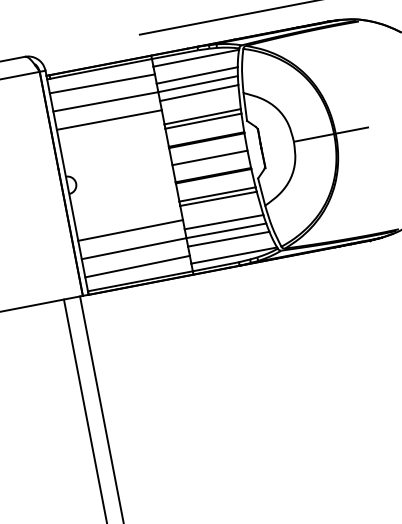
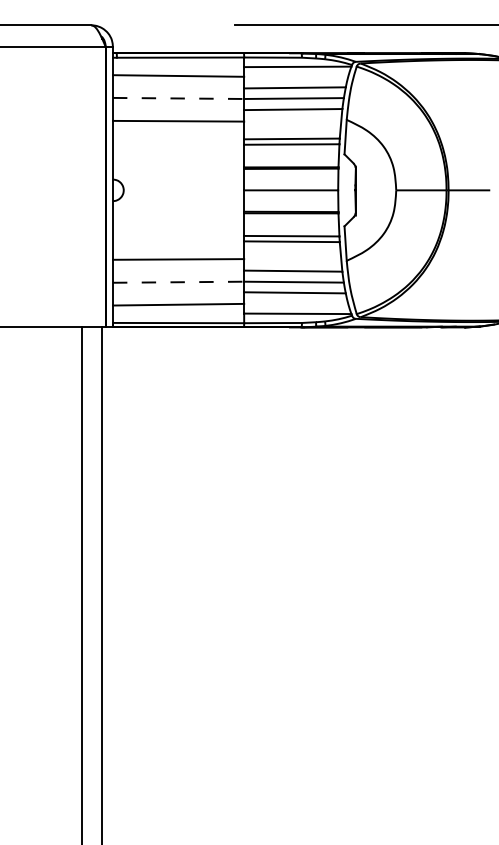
line: (105, 101) -> (178, 98), solid -> dashed
line: (134, 248) -> (178, 282), solid -> dashed

